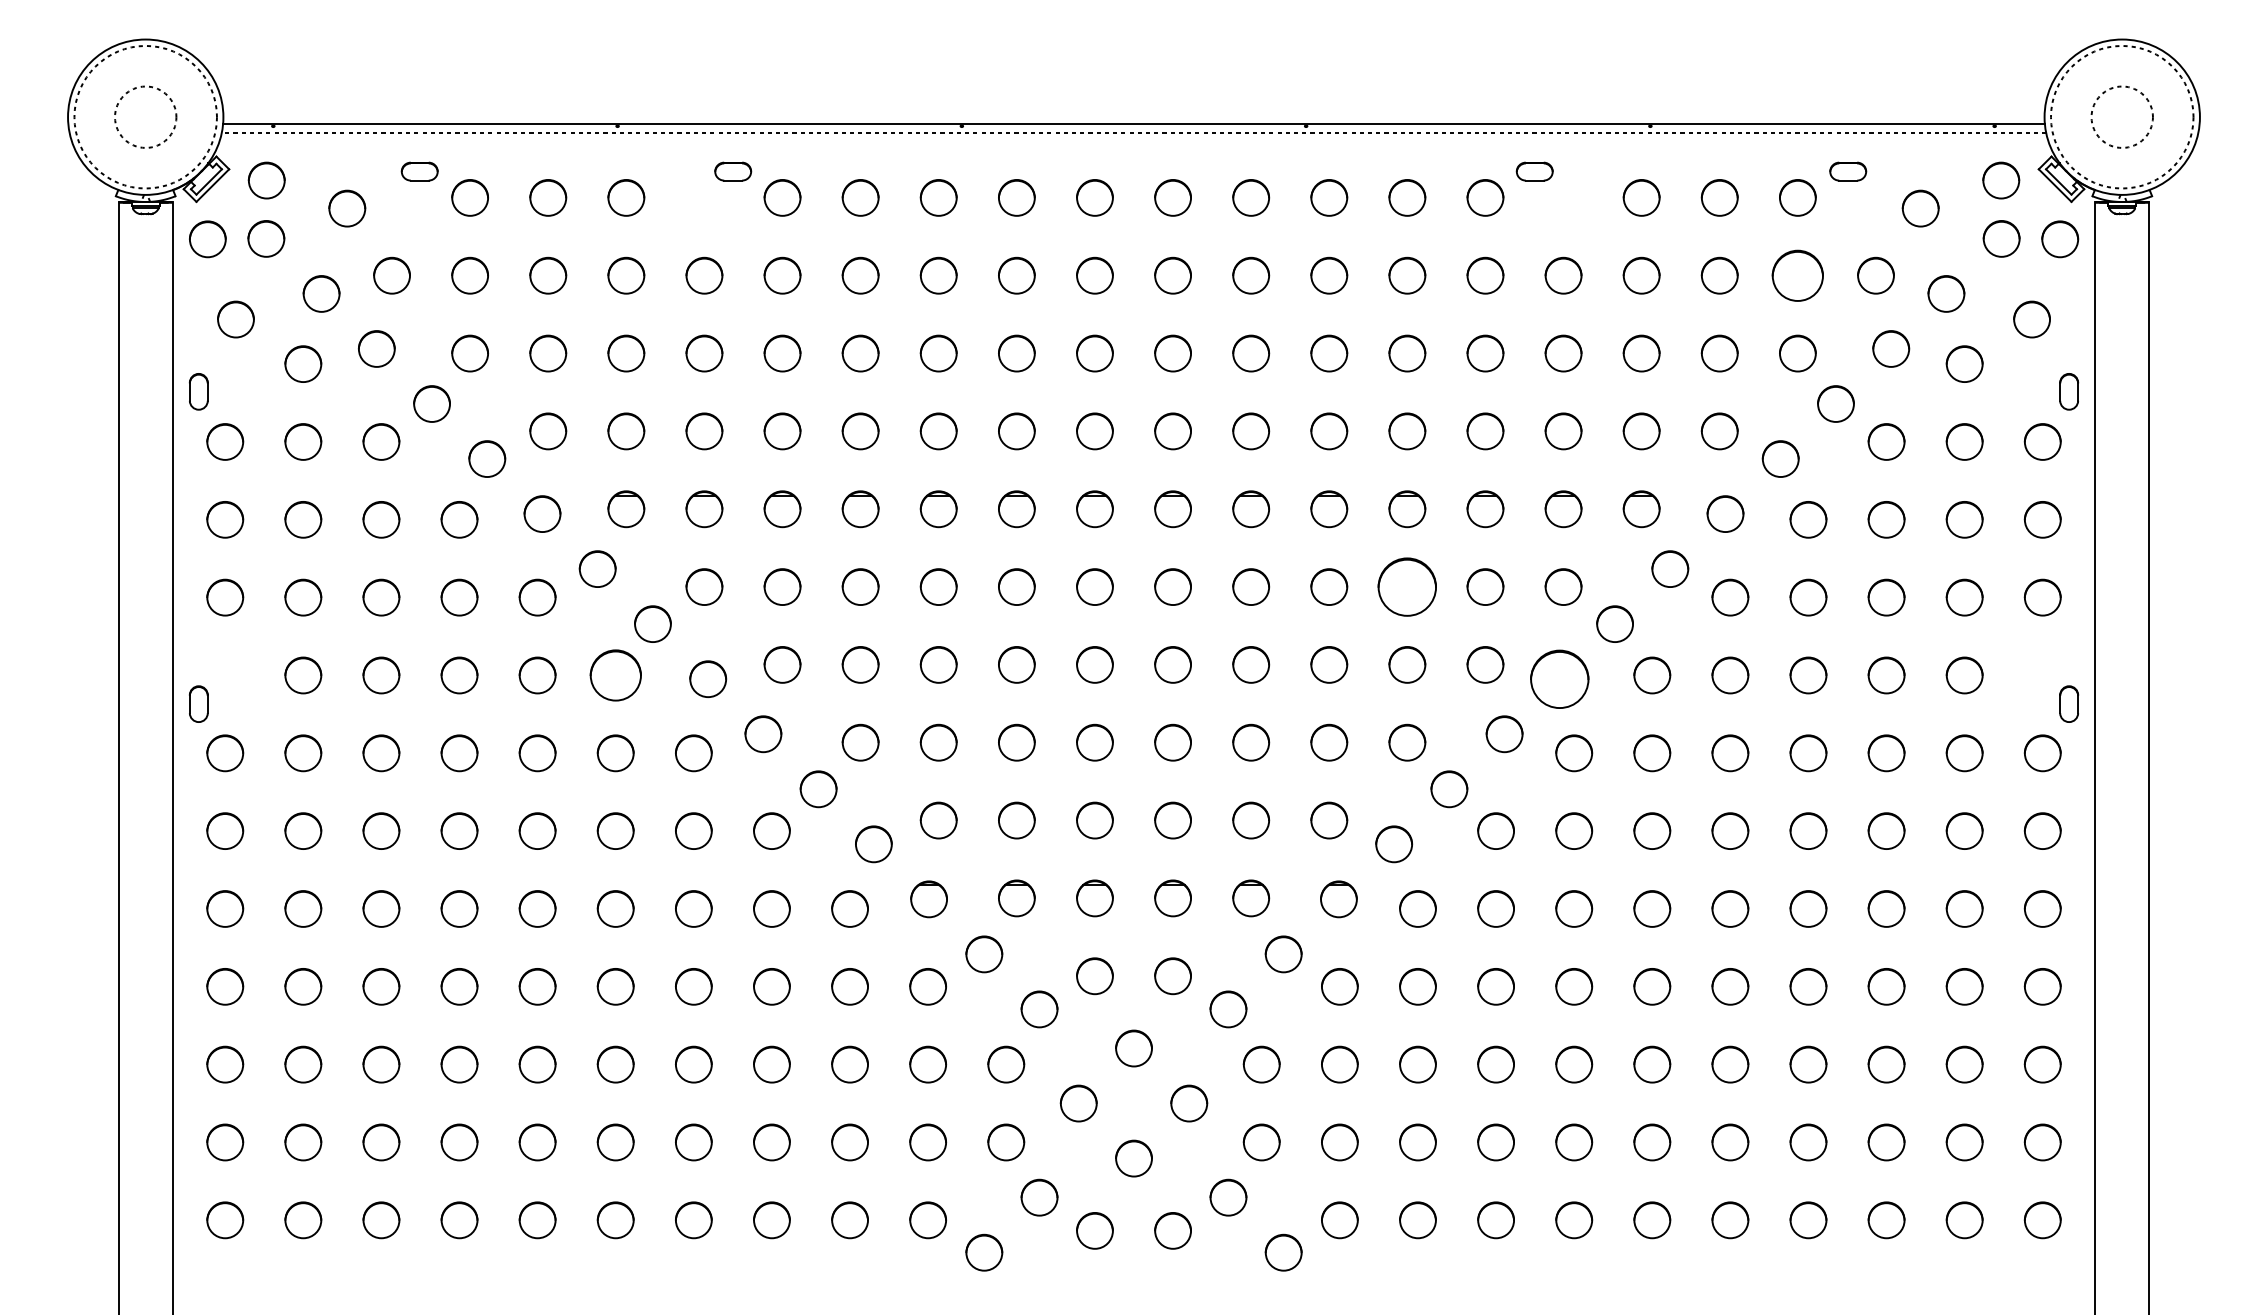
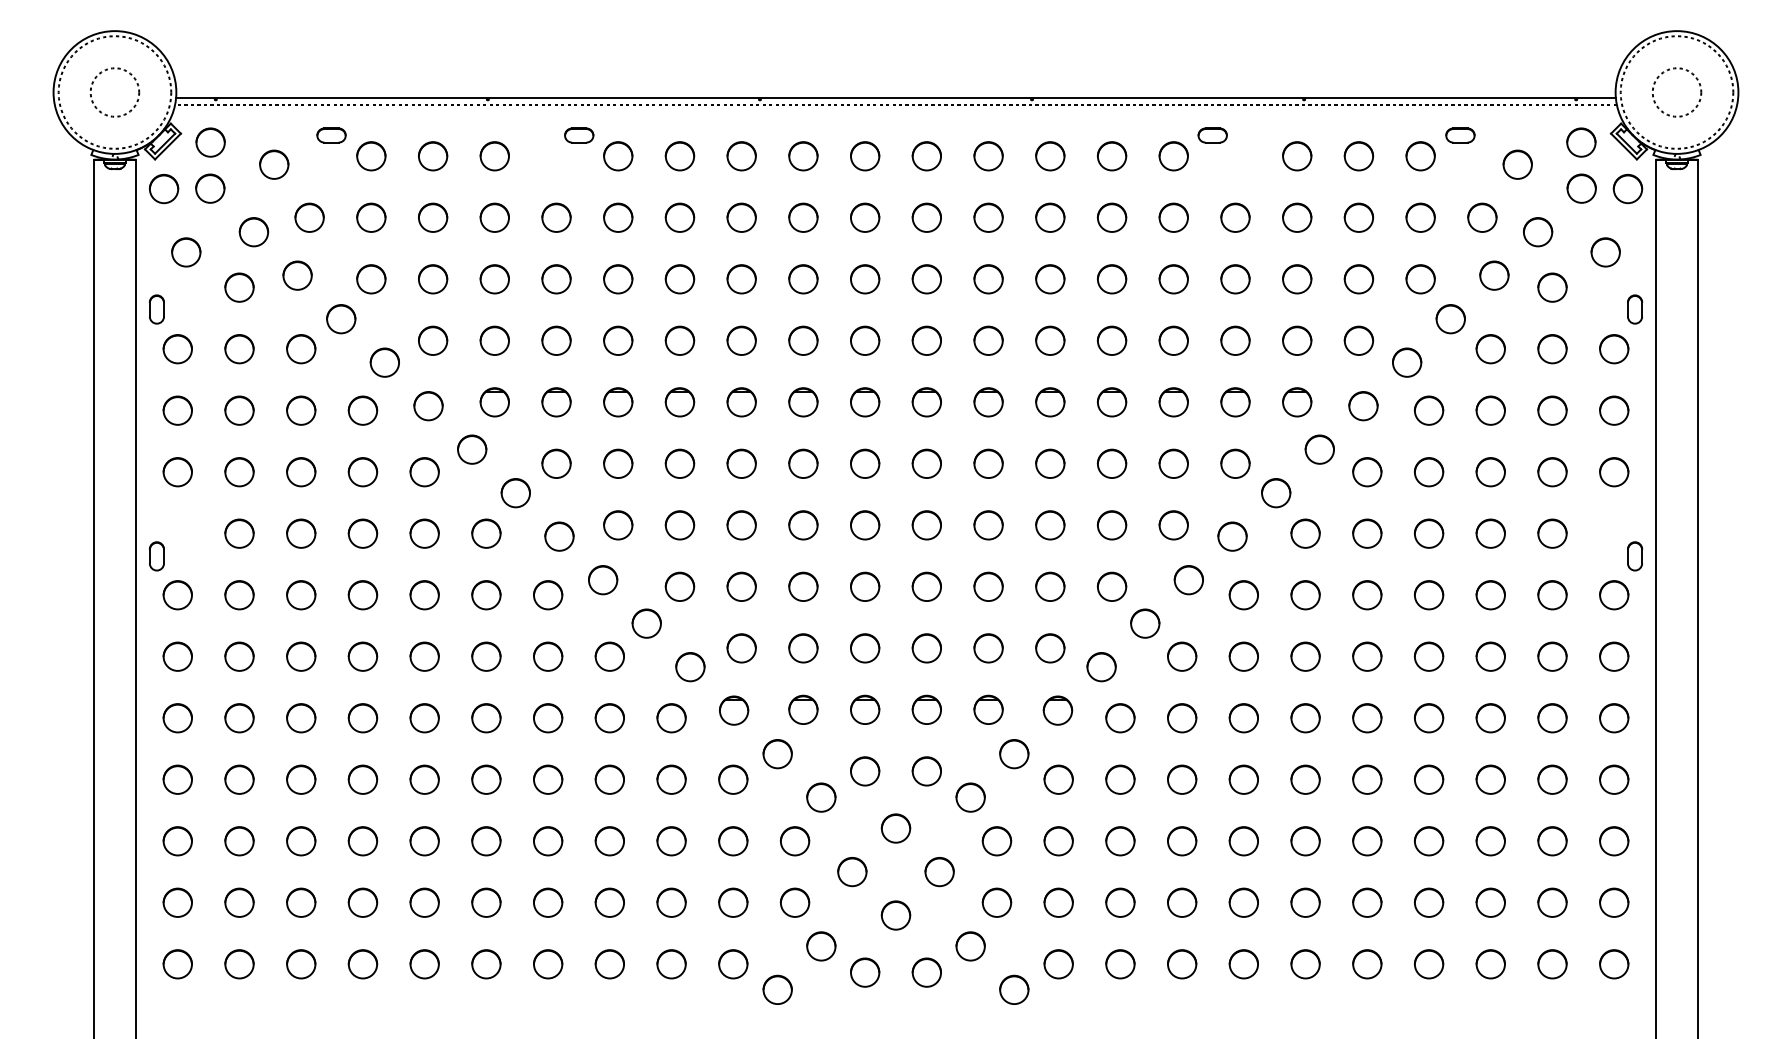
part: (1797, 275) -> (1420, 217), size x0.71
part: (1407, 586) -> (1112, 463), size x0.62
part: (615, 675) -> (486, 533), size x0.71
circle: (1559, 678) -> (1232, 536), size x0.62

